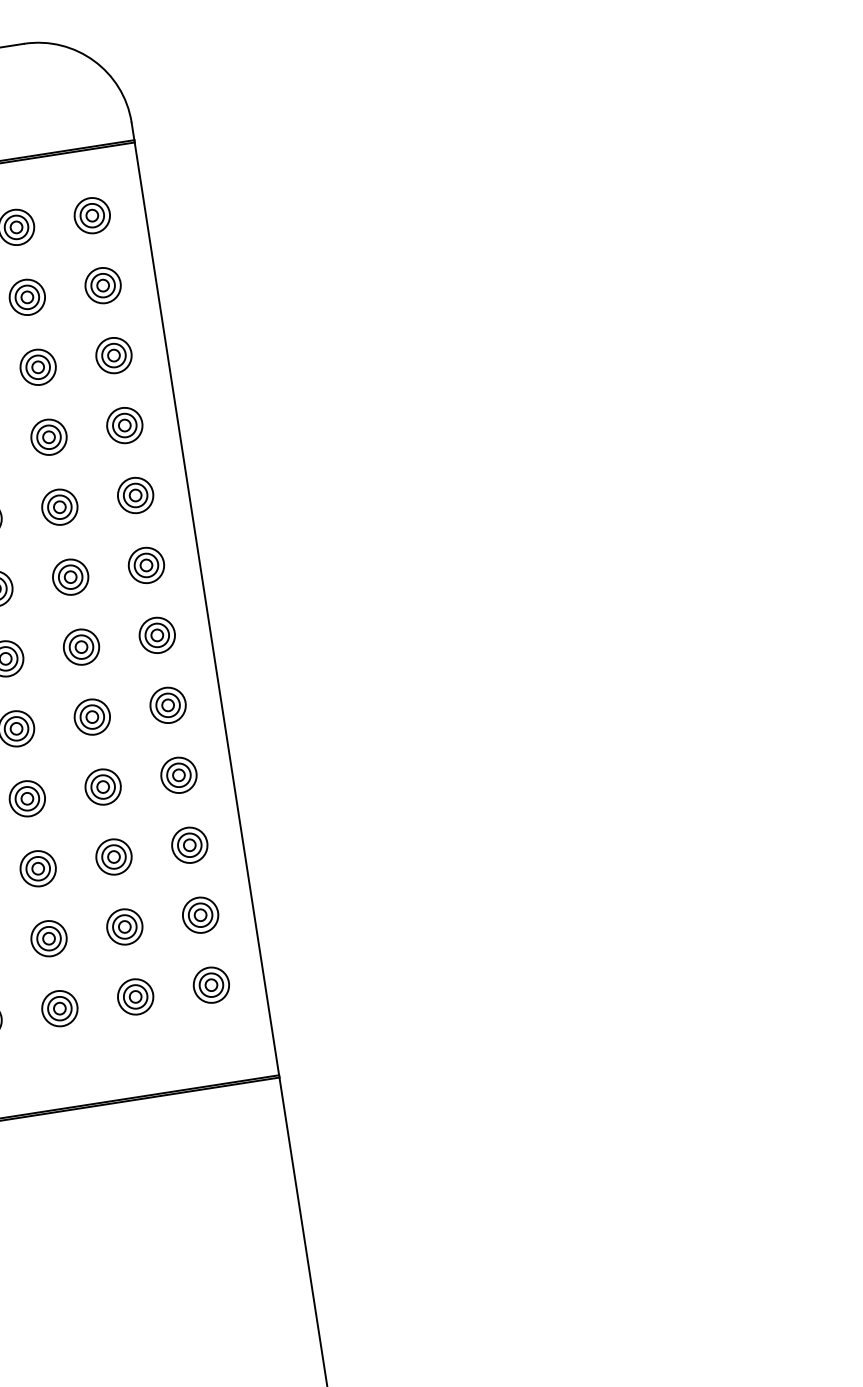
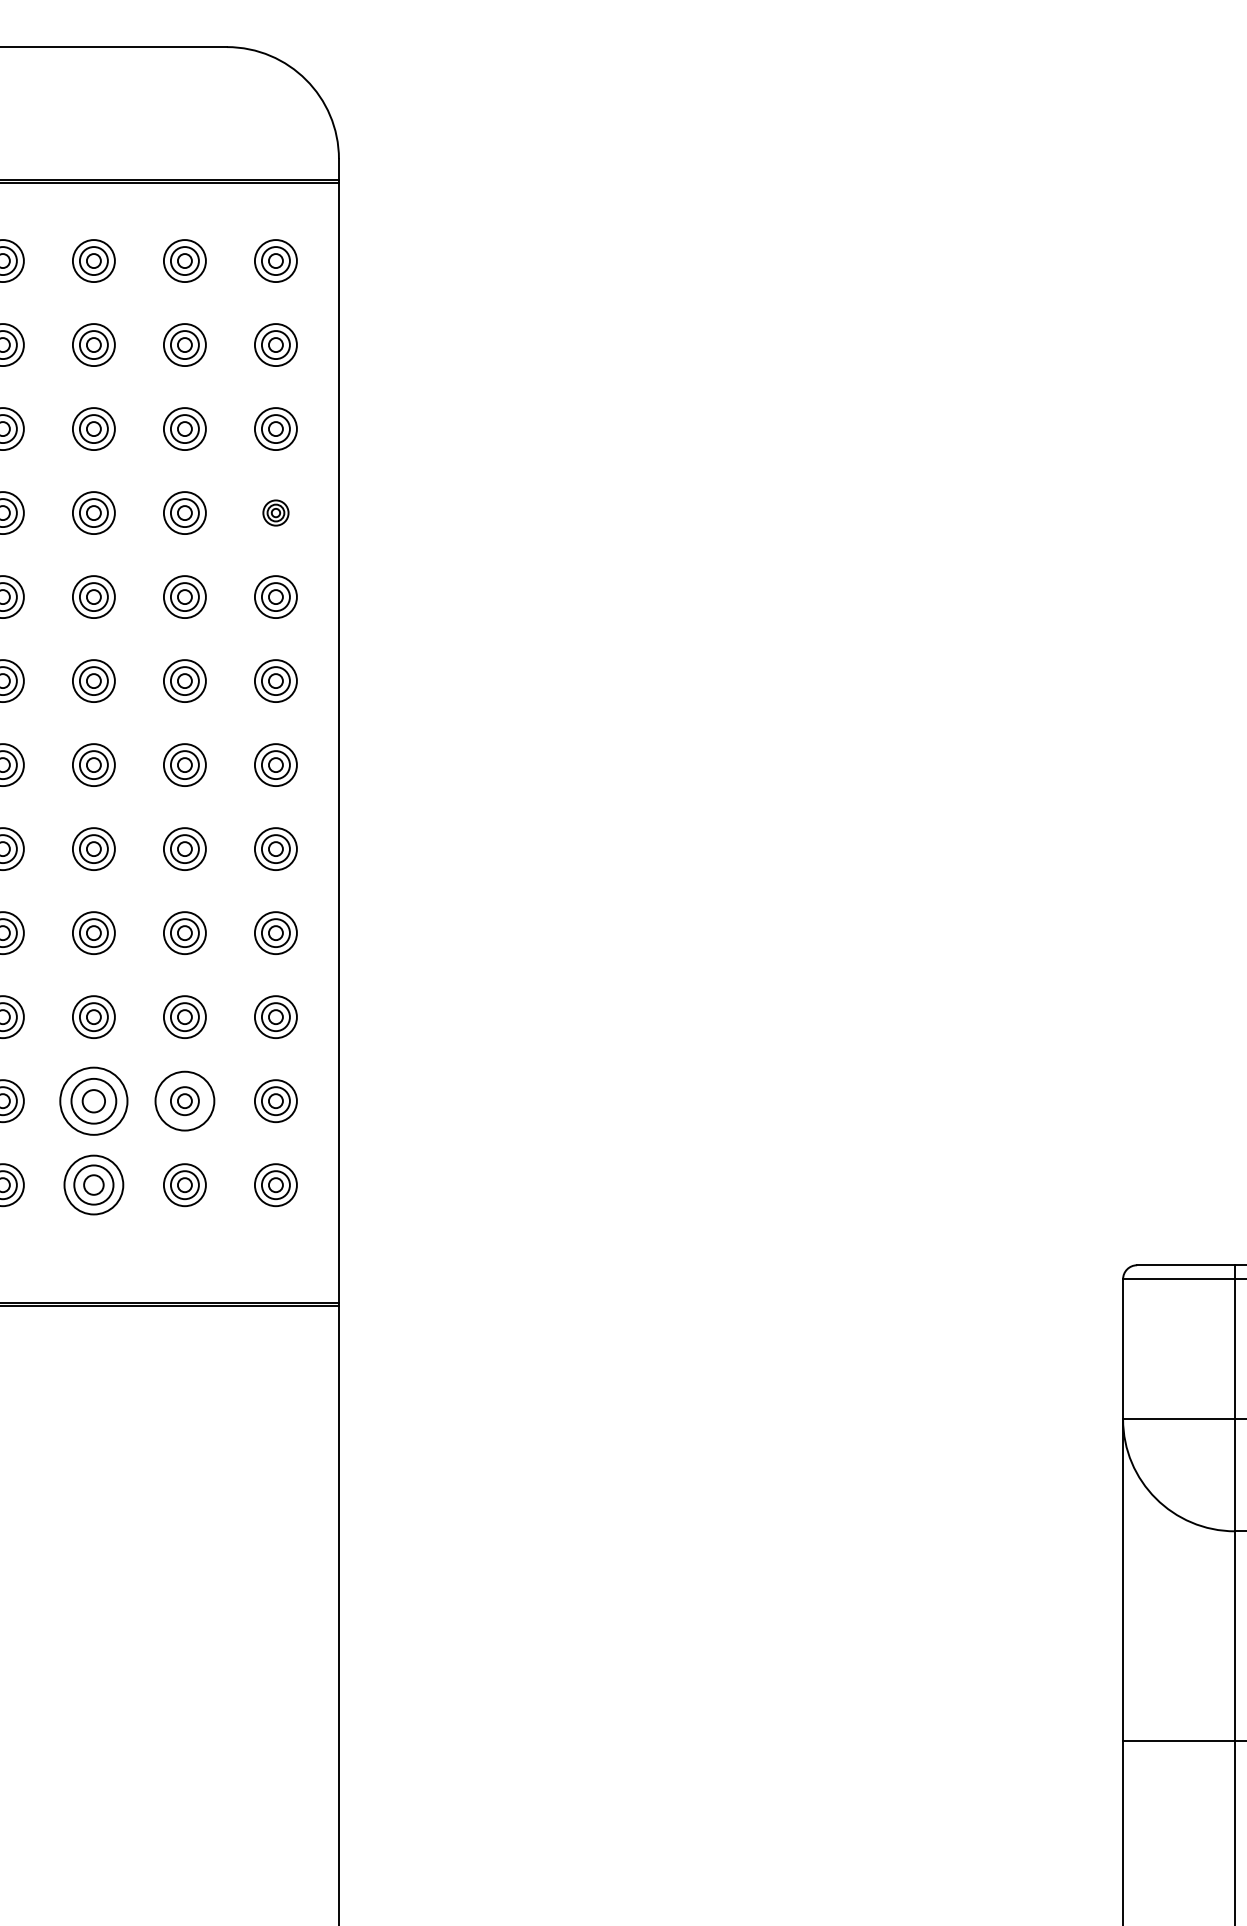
part: (124, 425) -> (275, 512), size x0.6
circle: (124, 927) -> (184, 1101), size x1.4
part: (48, 938) -> (93, 1100), size x1.6
part: (59, 1008) -> (93, 1185), size x1.4

